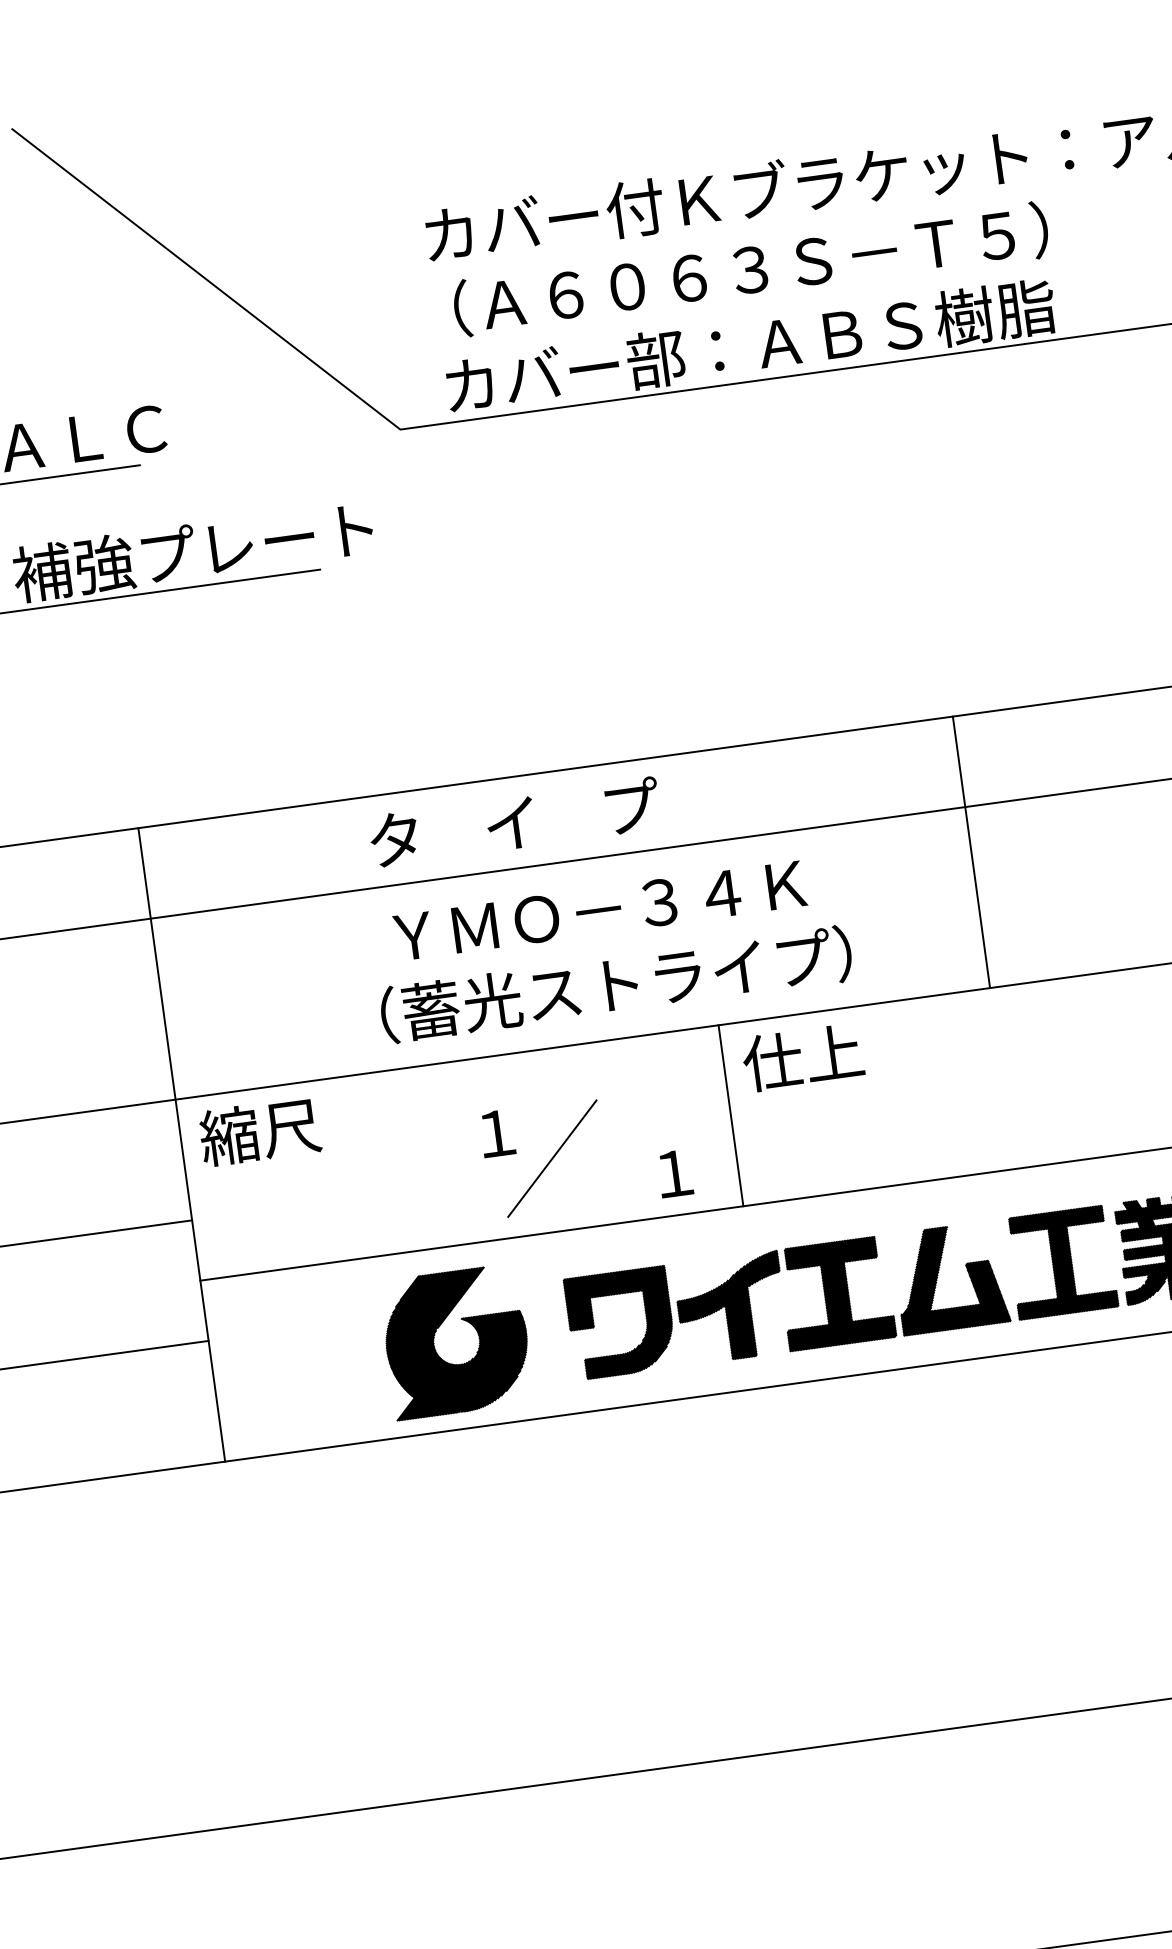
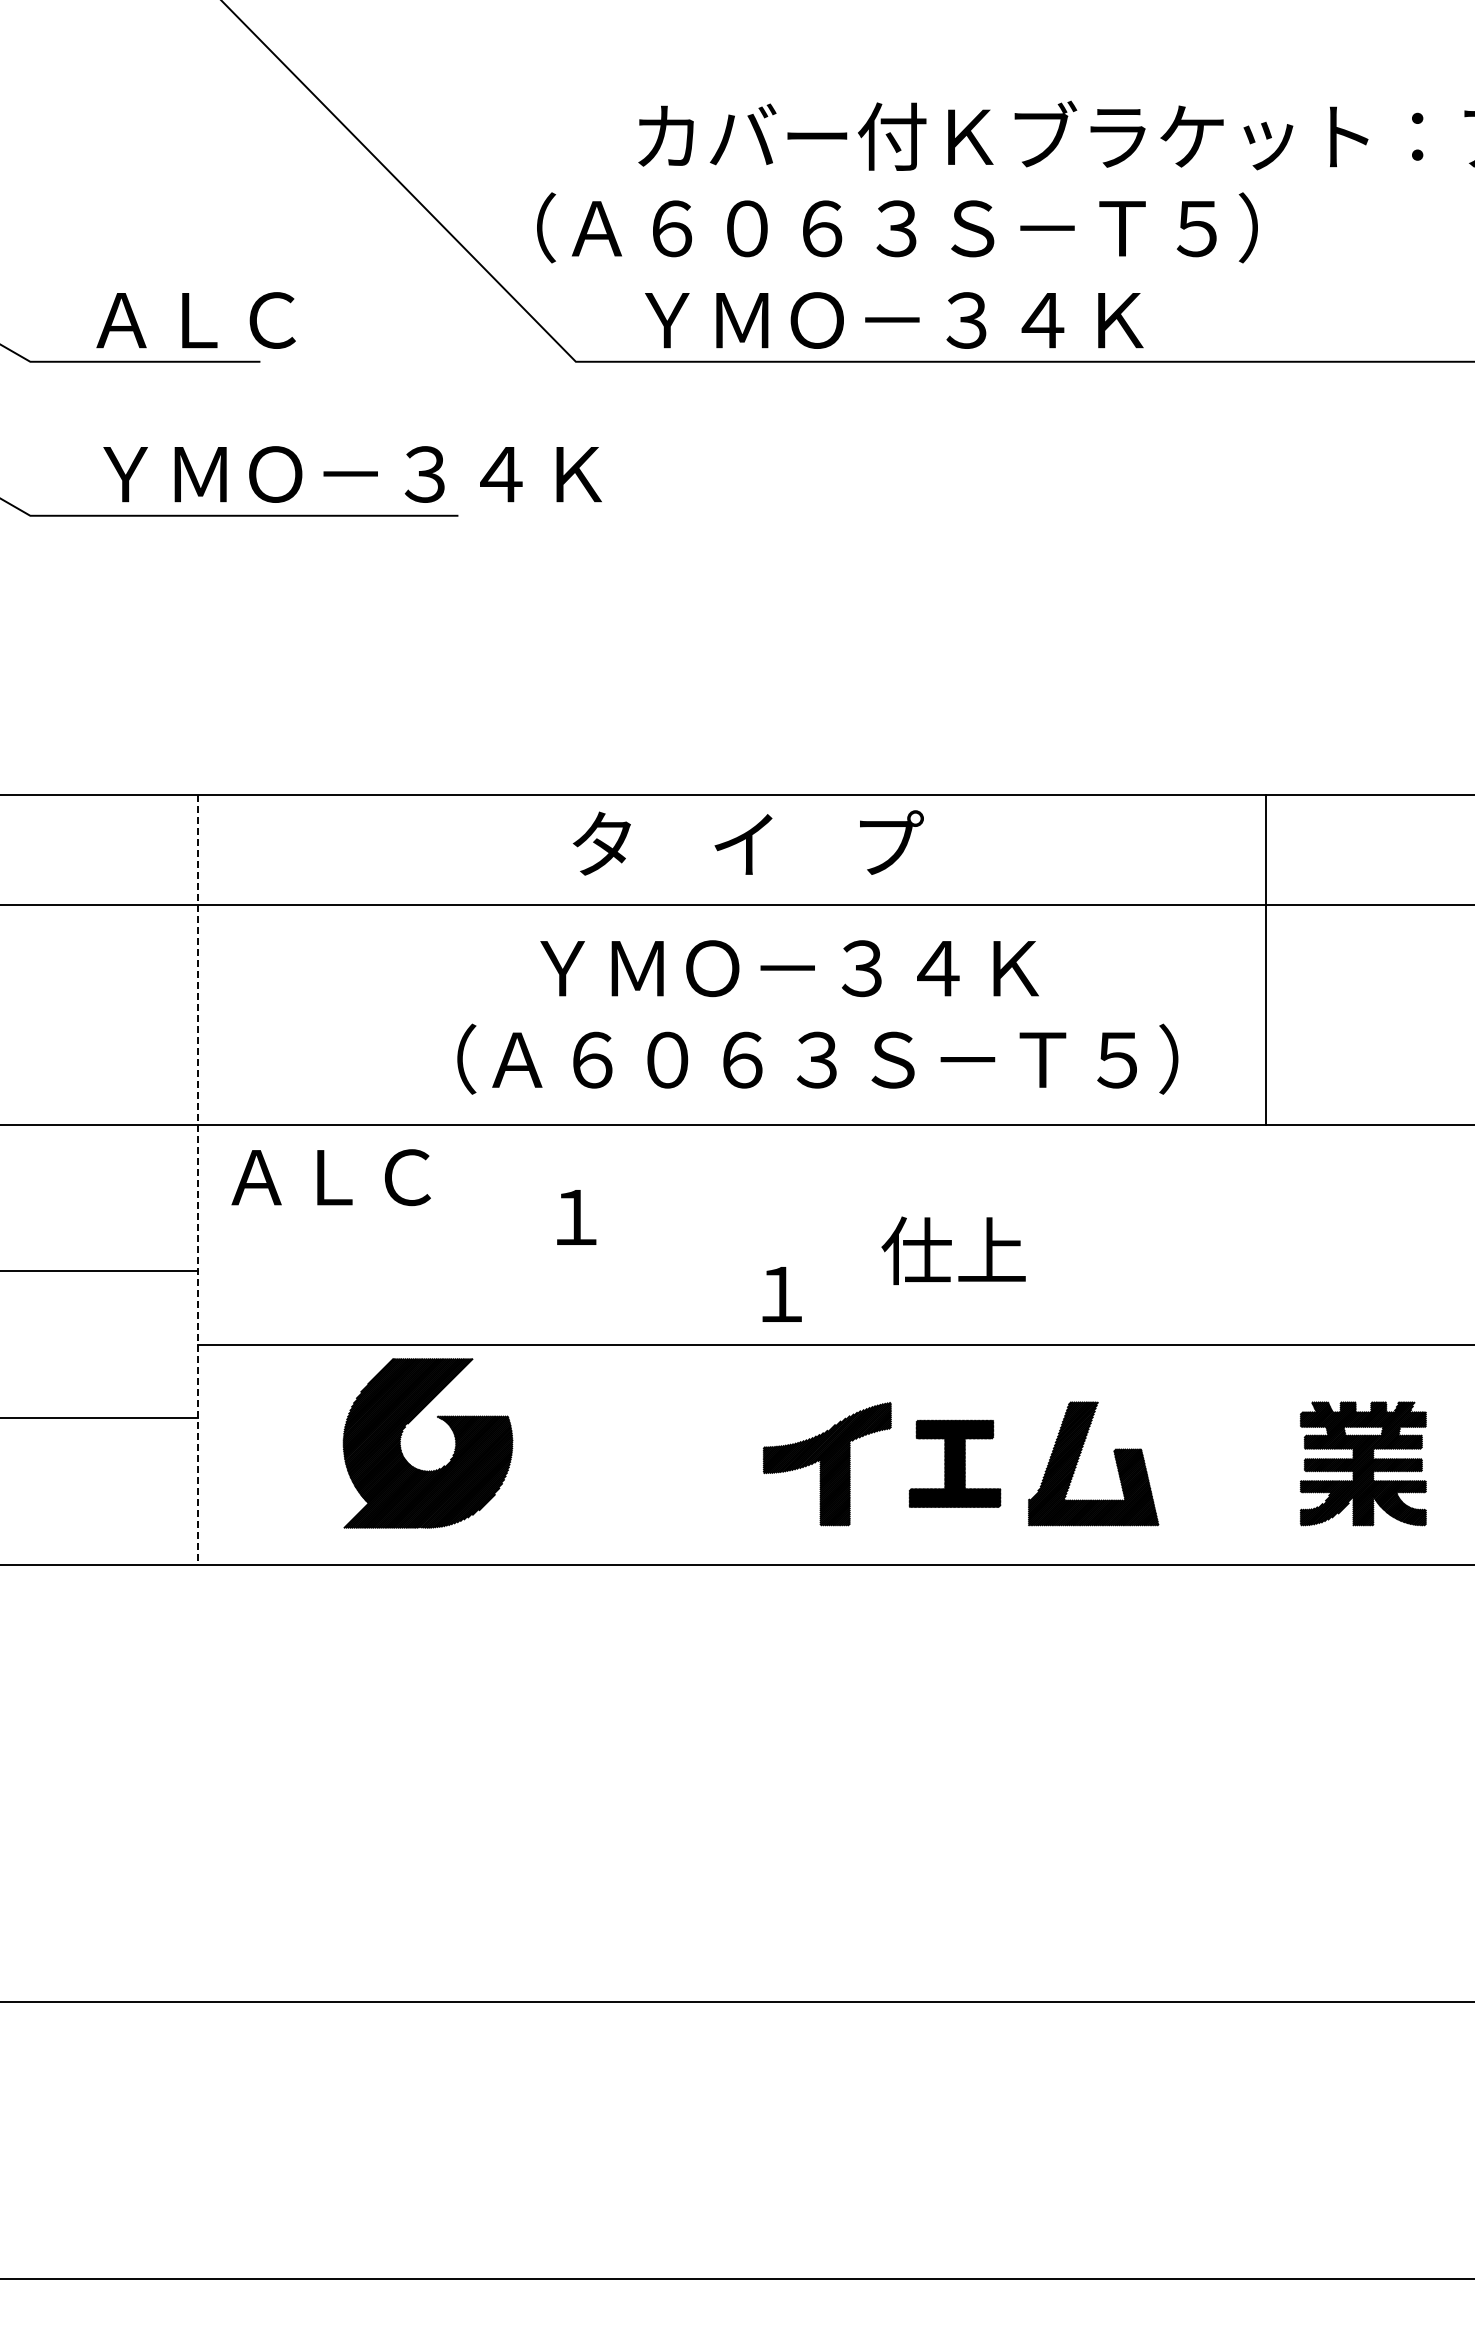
text: (751, 268) -> (897, 227), moved
text: (750, 346) -> (1007, 319), カバー部：ＡＢＳ樹脂 -> ＹＭＯ－３４Ｋ
text: (223, 547) -> (345, 473), 補強プレート -> ＹＭＯ－３４Ｋ
text: (514, 821) -> (748, 842), moved
line: (971, 852) -> (1266, 959), moved
text: (600, 910) -> (789, 968), moved
text: (689, 973) -> (831, 1058), （蓄光ストライプ） -> （Ａ６０６３Ｓ－Ｔ５）
text: (802, 1057) -> (953, 1250), moved
line: (731, 1115) -> (858, 1234), removed
text: (286, 1128) -> (325, 1176), 縮尺 -> ＡＬＣ
line: (182, 1144) -> (198, 1179), solid -> dashed
line: (551, 1158) -> (637, 1256), removed
part: (1062, 1262) -> (1229, 1463), removed
part: (836, 1293) -> (954, 1463), size x0.7
part: (645, 1318) -> (723, 1462), removed
part: (435, 1348) -> (401, 1447), moved

